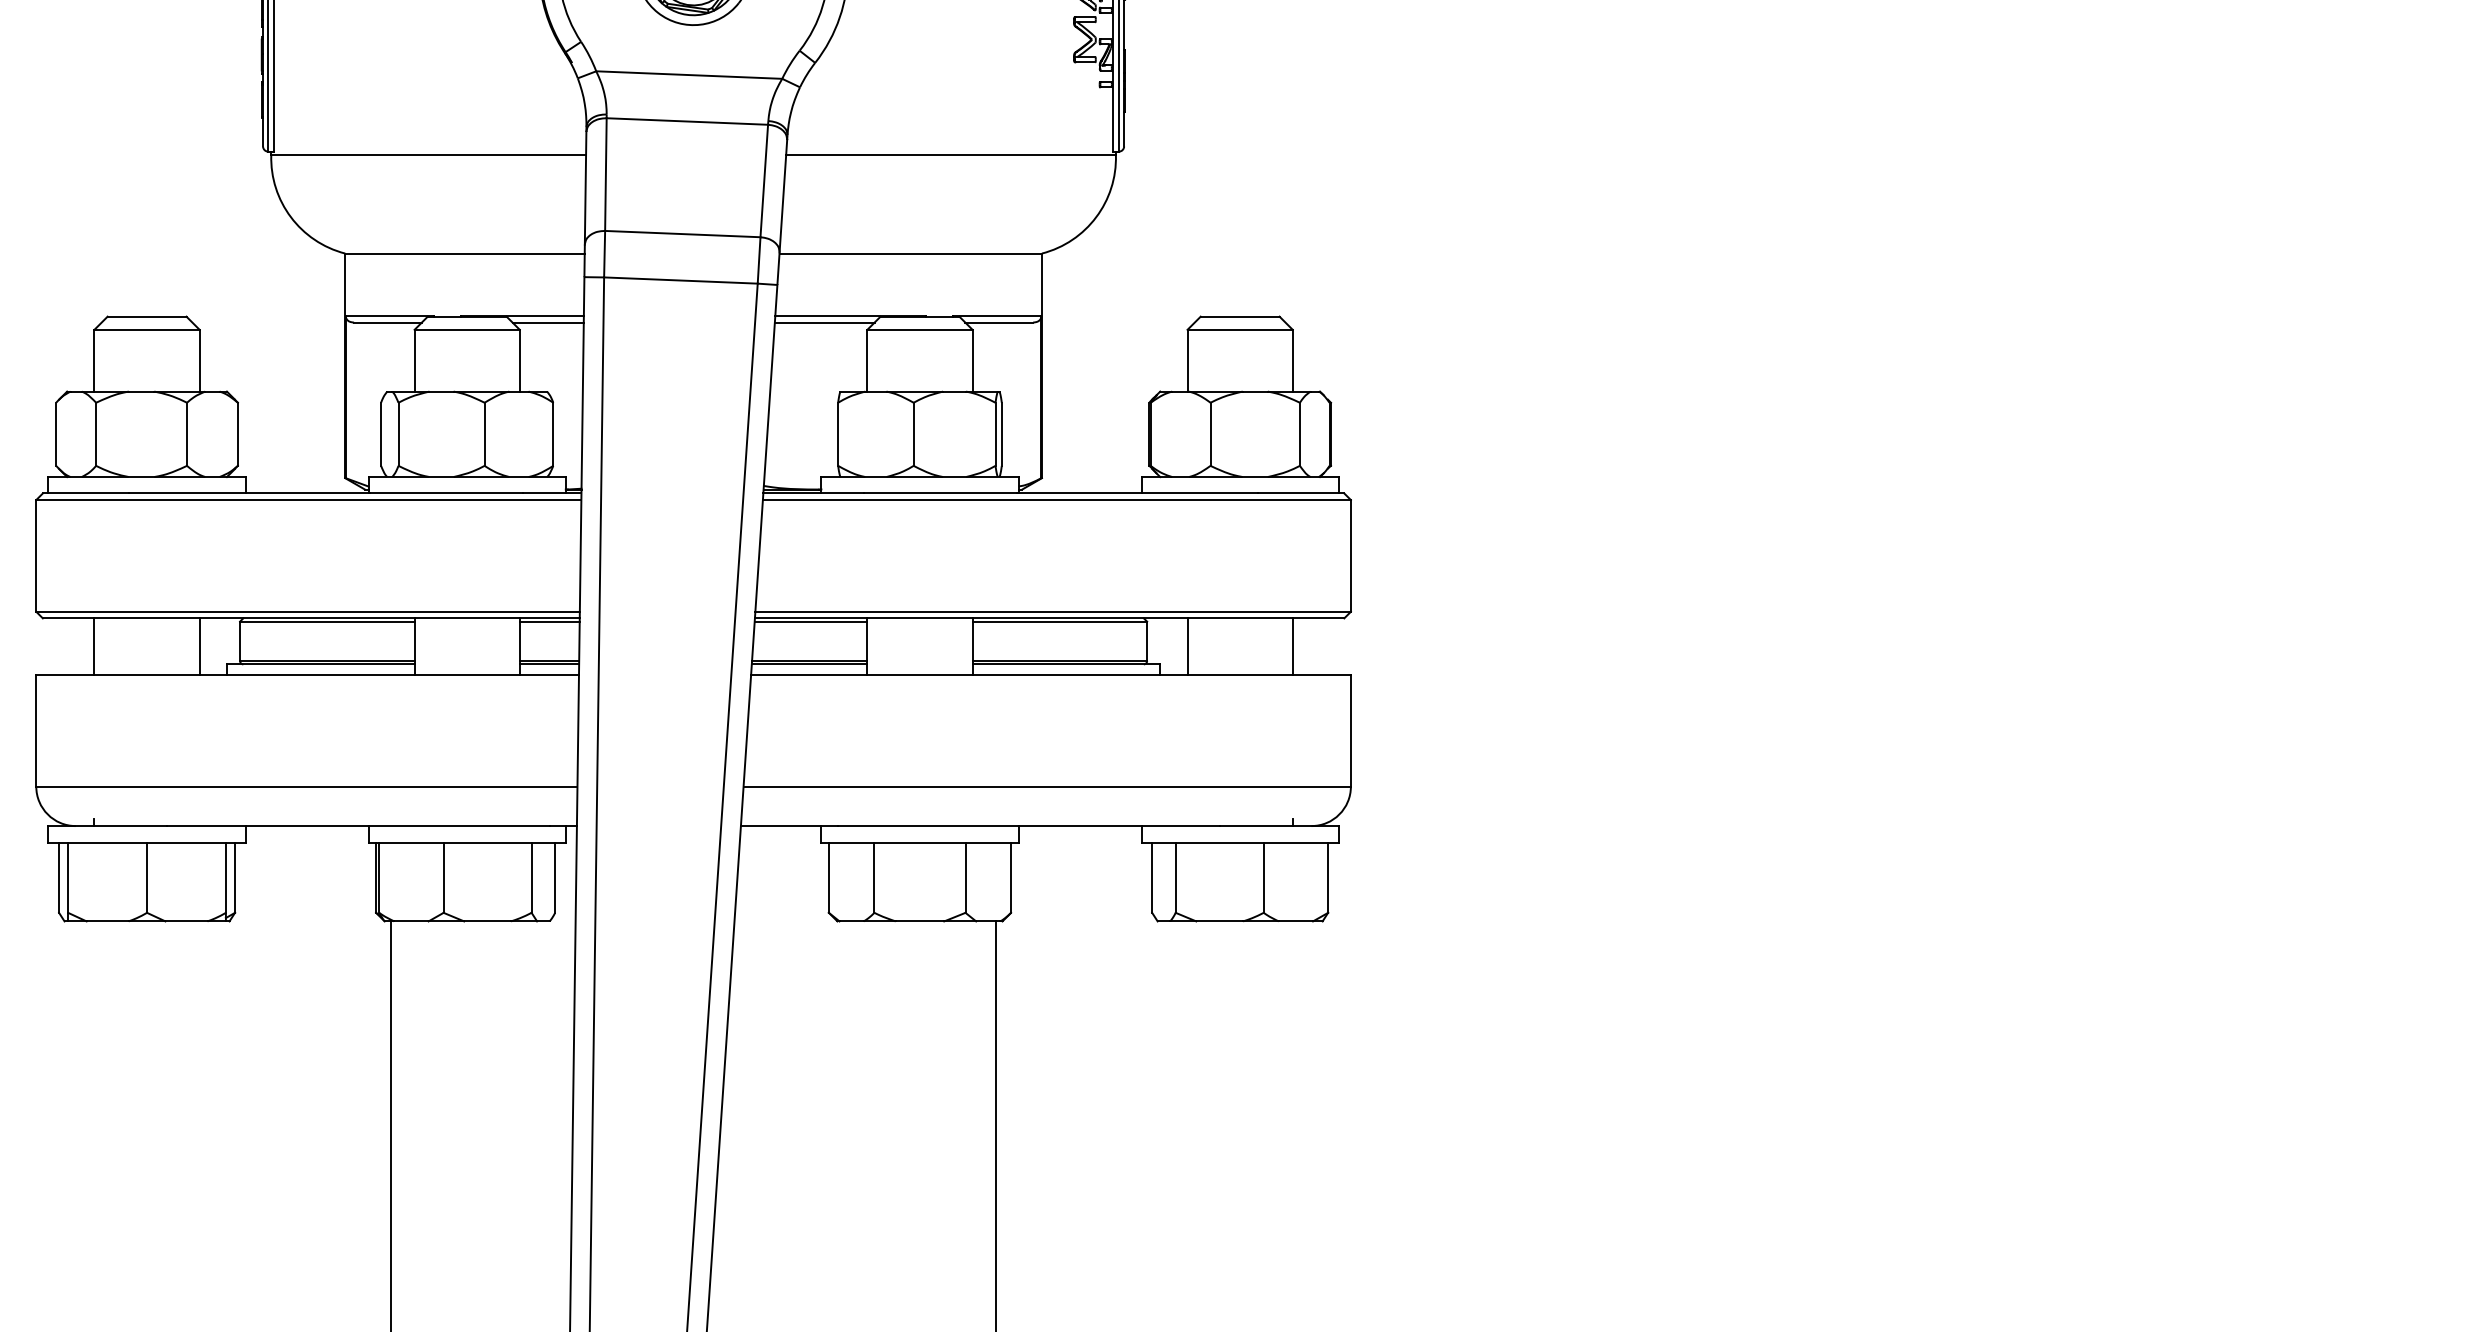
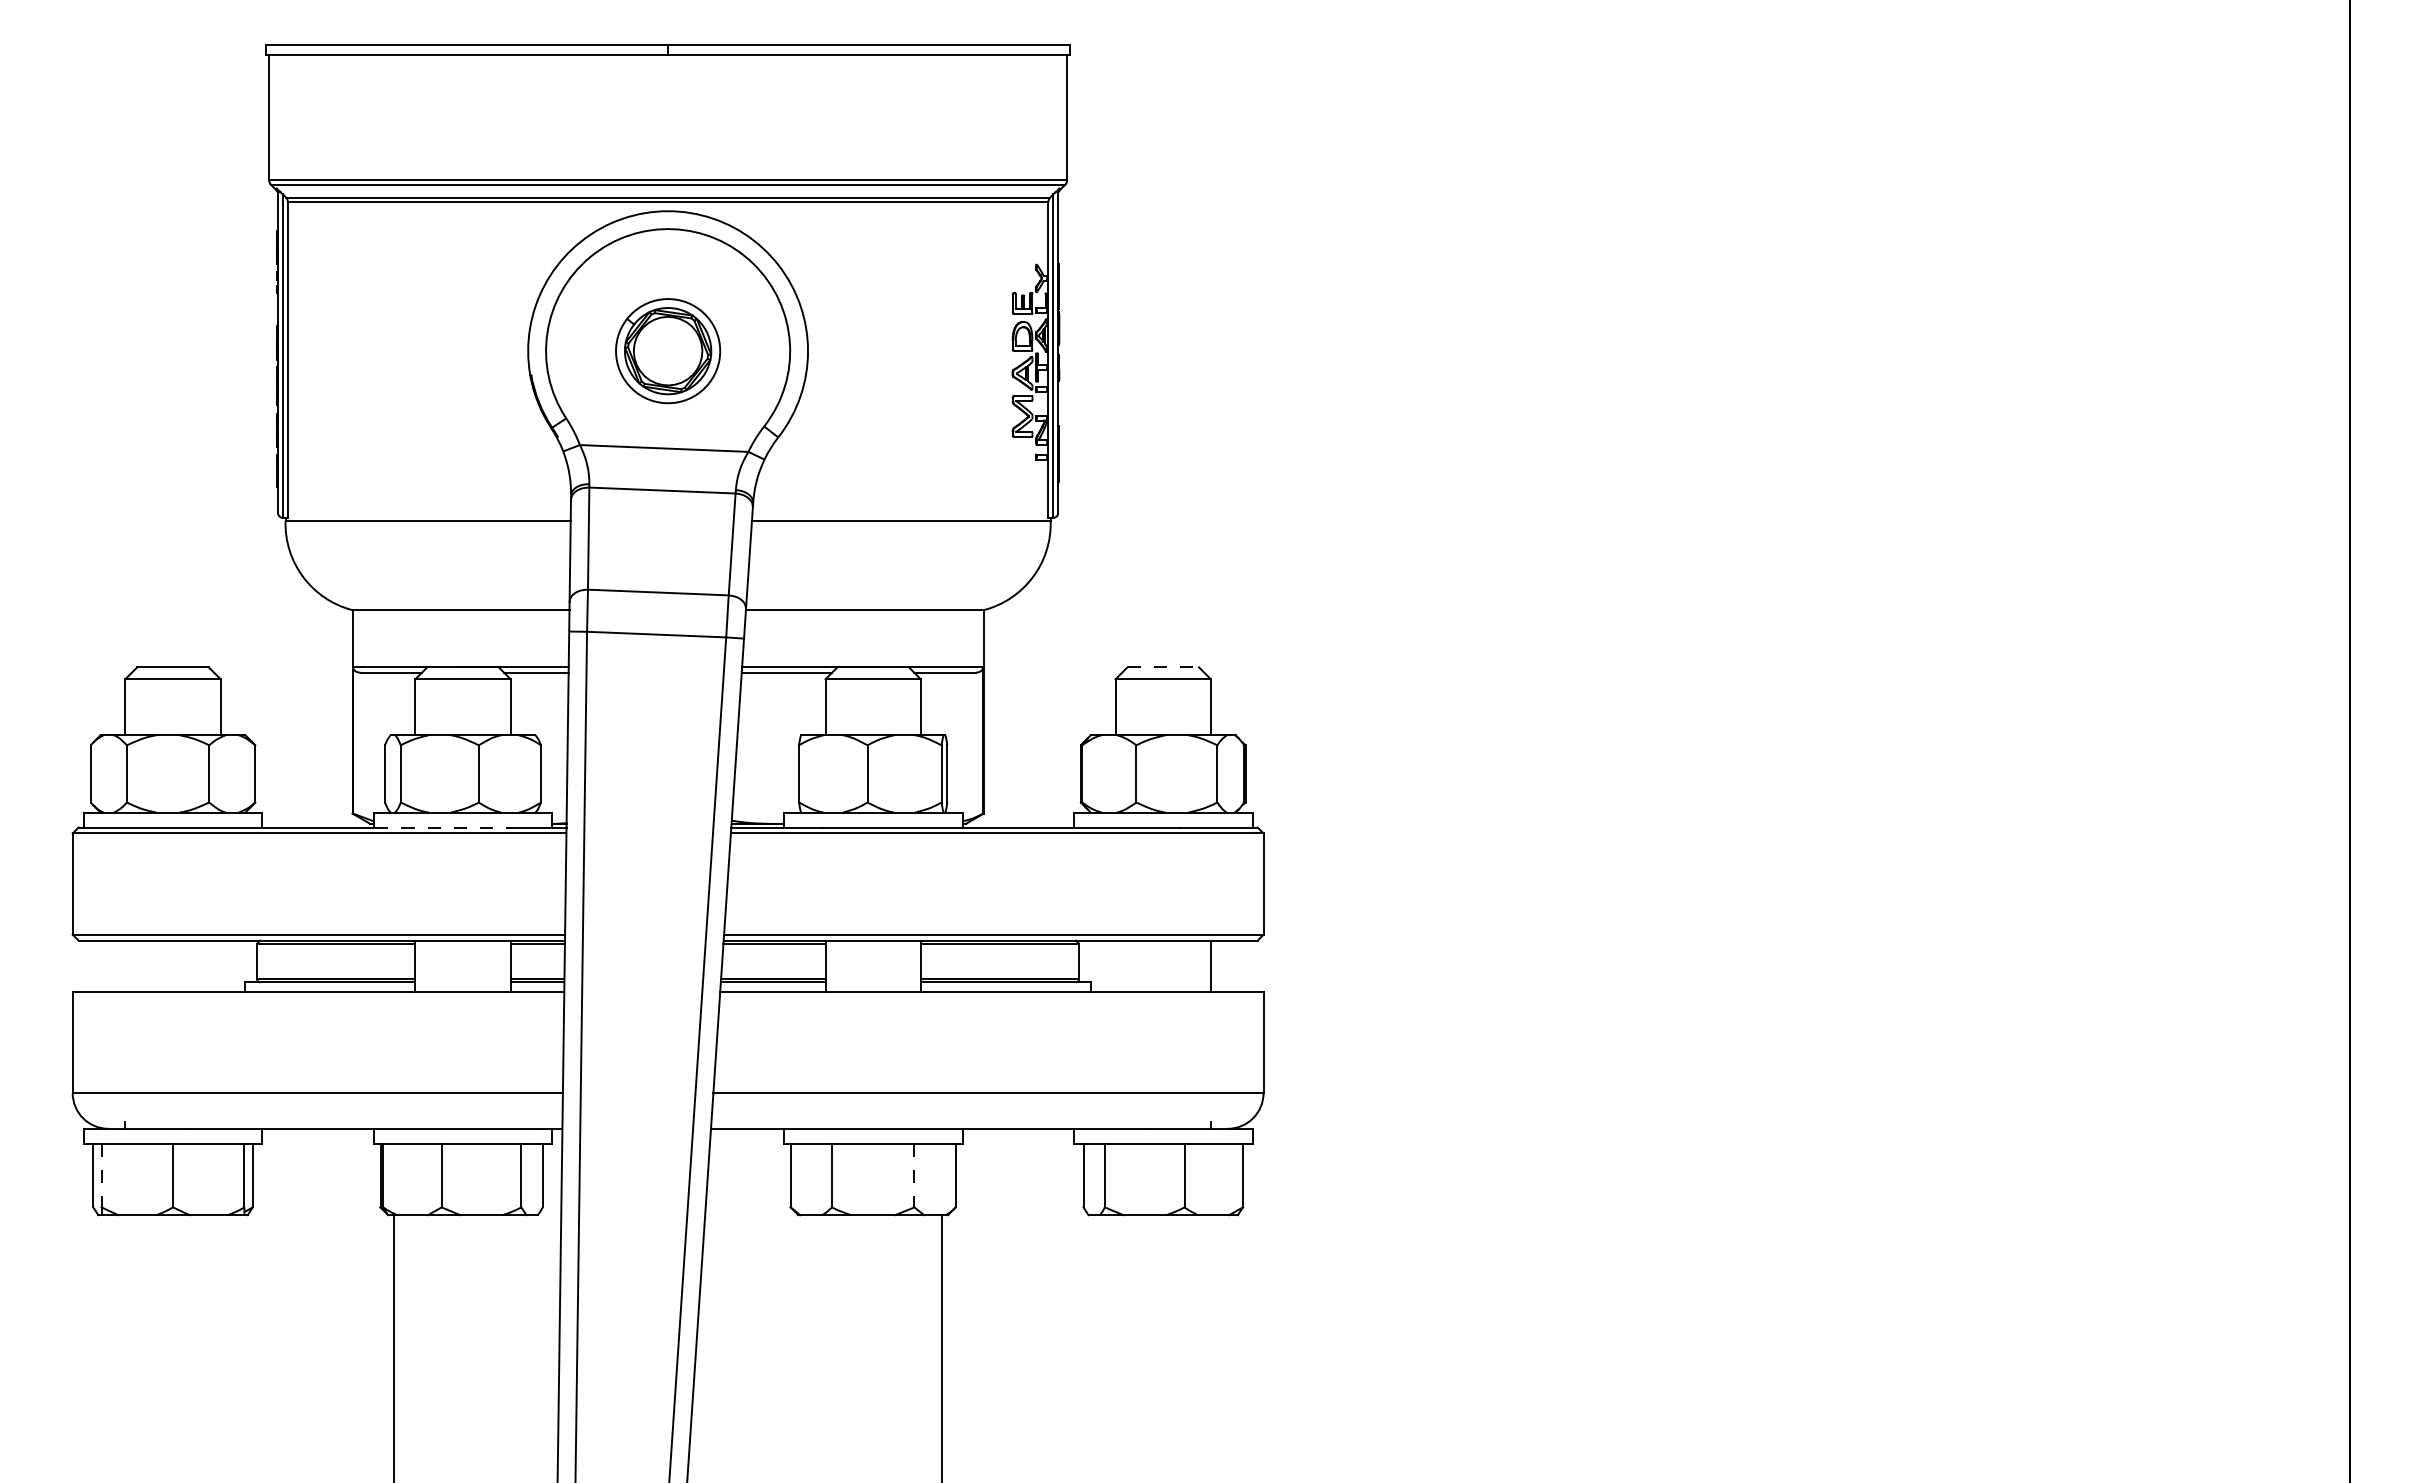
line: (1240, 316) -> (1163, 667), solid -> dashed
line: (446, 493) -> (444, 827), solid -> dashed
line: (94, 645) -> (125, 965), removed
line: (199, 645) -> (220, 965), removed
line: (1187, 645) -> (1115, 965), removed
line: (68, 877) -> (101, 1175), solid -> dashed
line: (965, 877) -> (914, 1175), solid -> dashed

